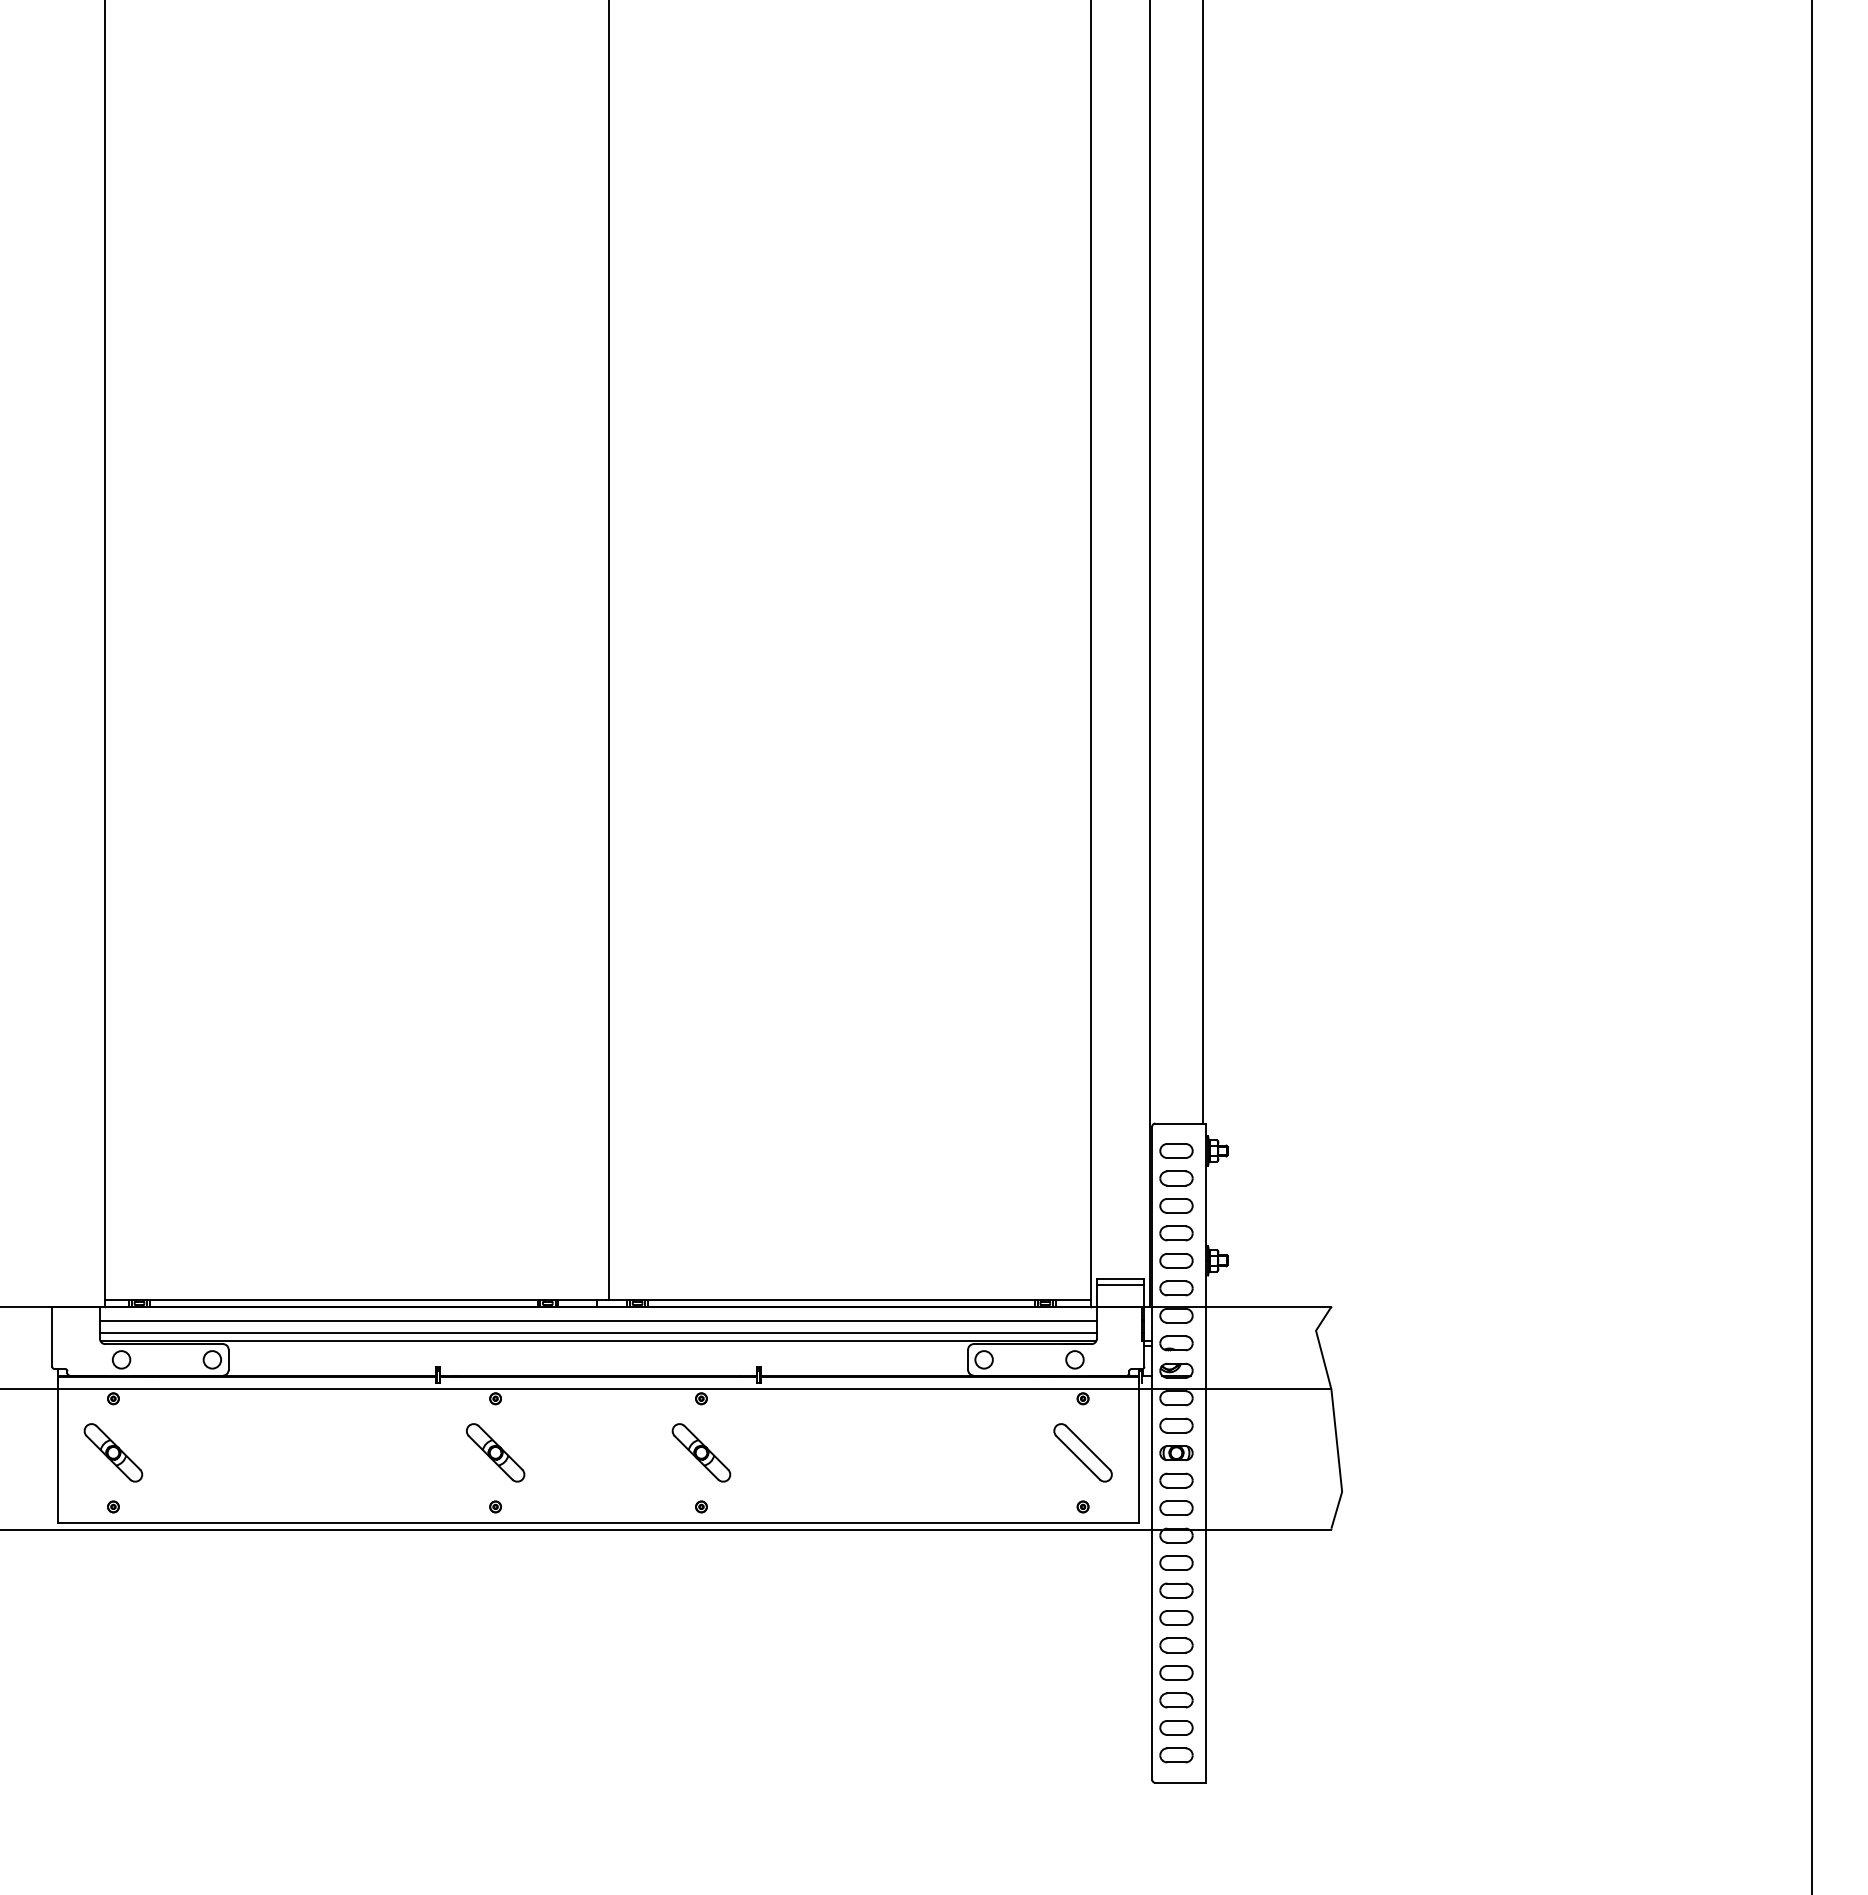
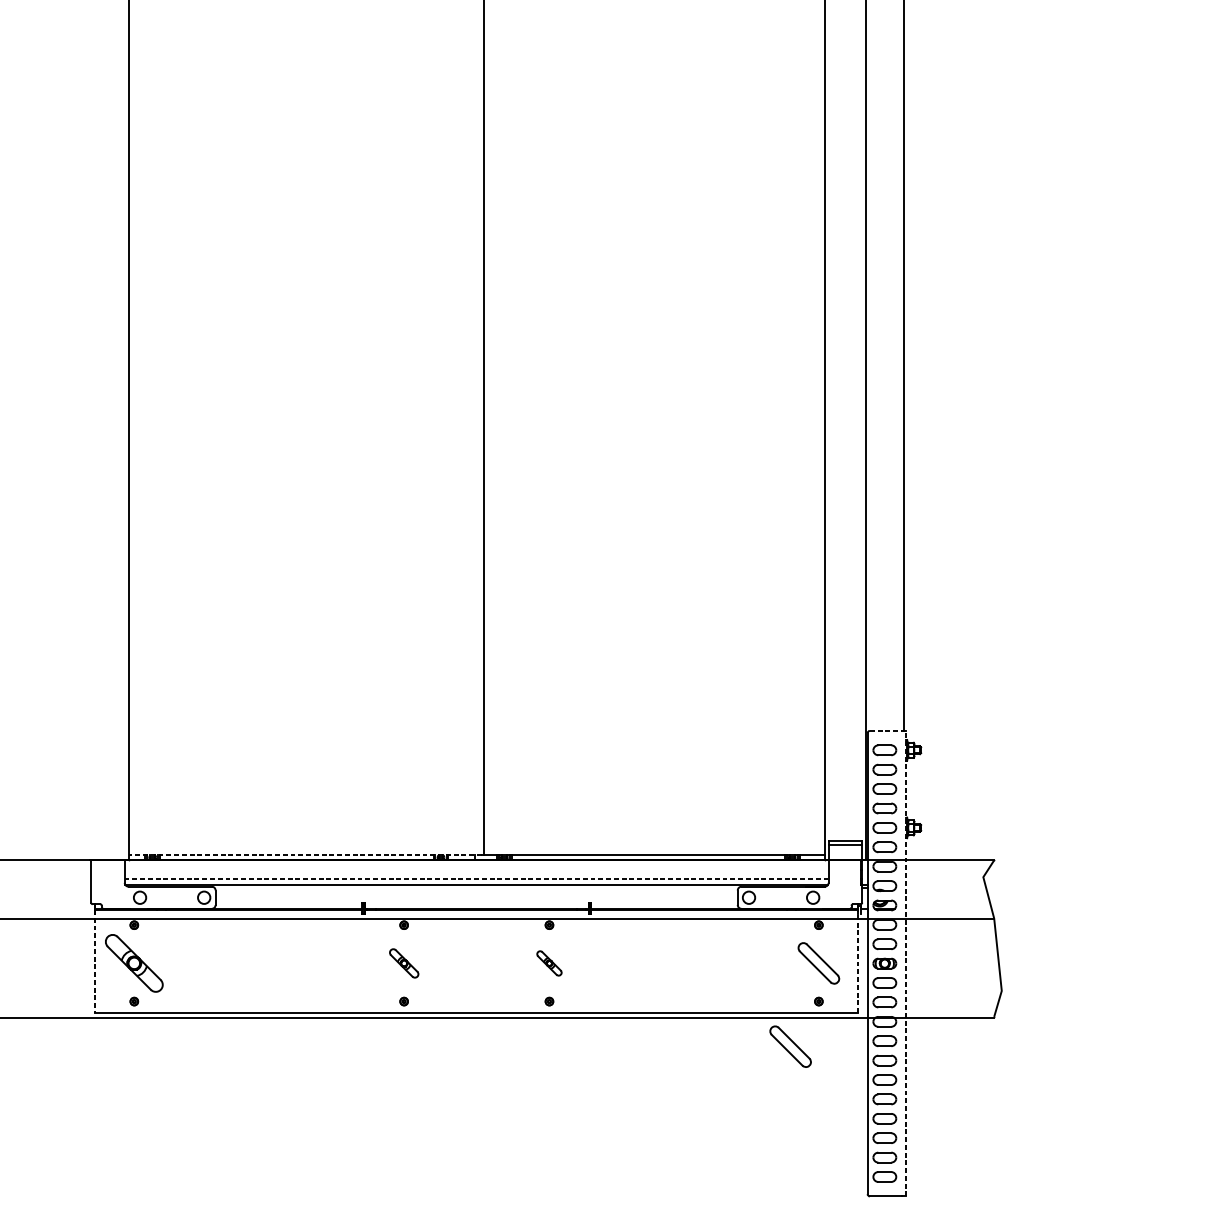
line: (1178, 1123) -> (886, 730), solid -> dashed
line: (354, 1299) -> (304, 855), solid -> dashed
line: (597, 1320) -> (476, 869), removed
line: (597, 1332) -> (476, 878), solid -> dashed
line: (1138, 1449) -> (858, 961), solid -> dashed
line: (58, 1450) -> (95, 961), solid -> dashed
part: (113, 1452) -> (134, 963), size x1.4
part: (495, 1452) -> (404, 963), size x0.7
part: (701, 1452) -> (549, 963), size x0.6
line: (1206, 1453) -> (906, 963), solid -> dashed
part: (1042, 1570) -> (790, 1046), added

